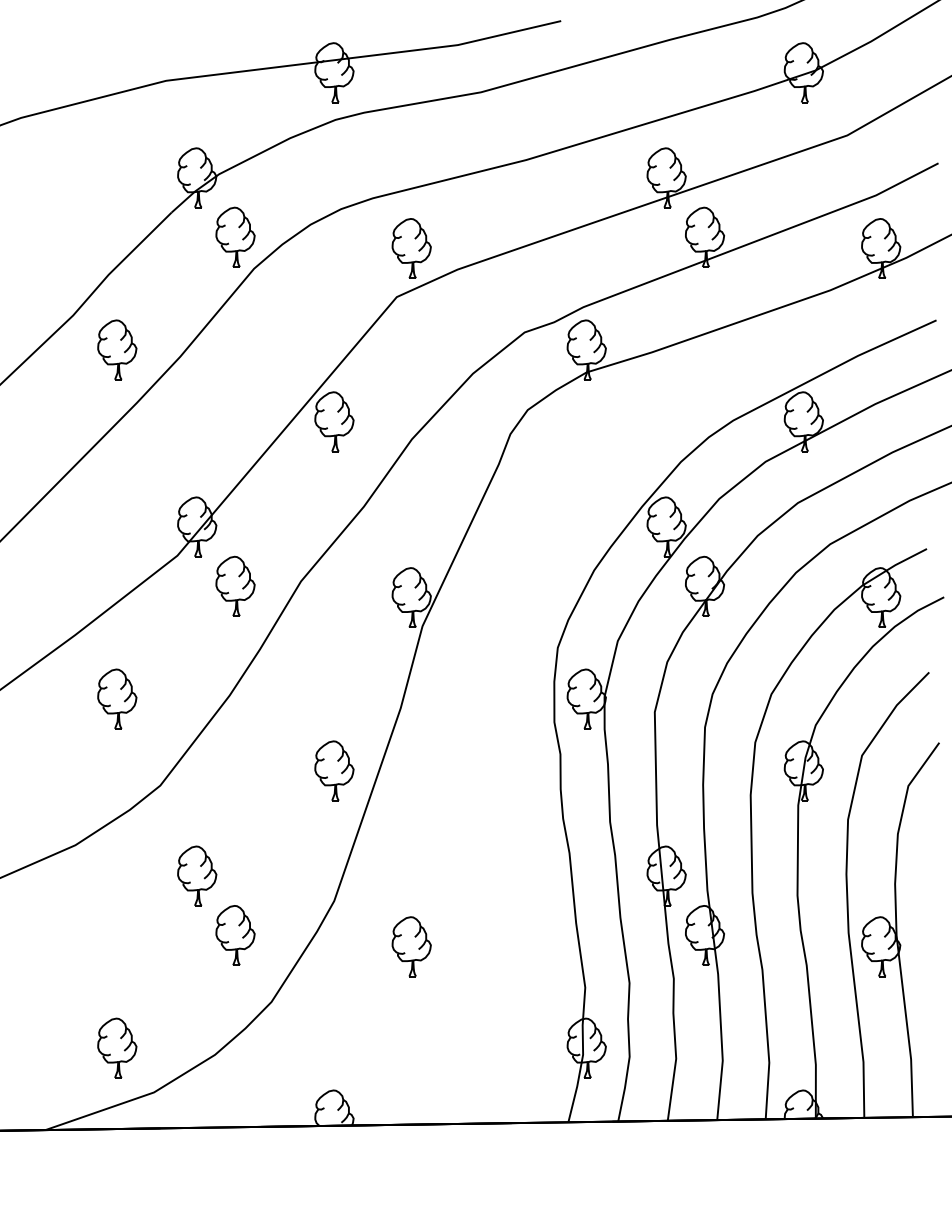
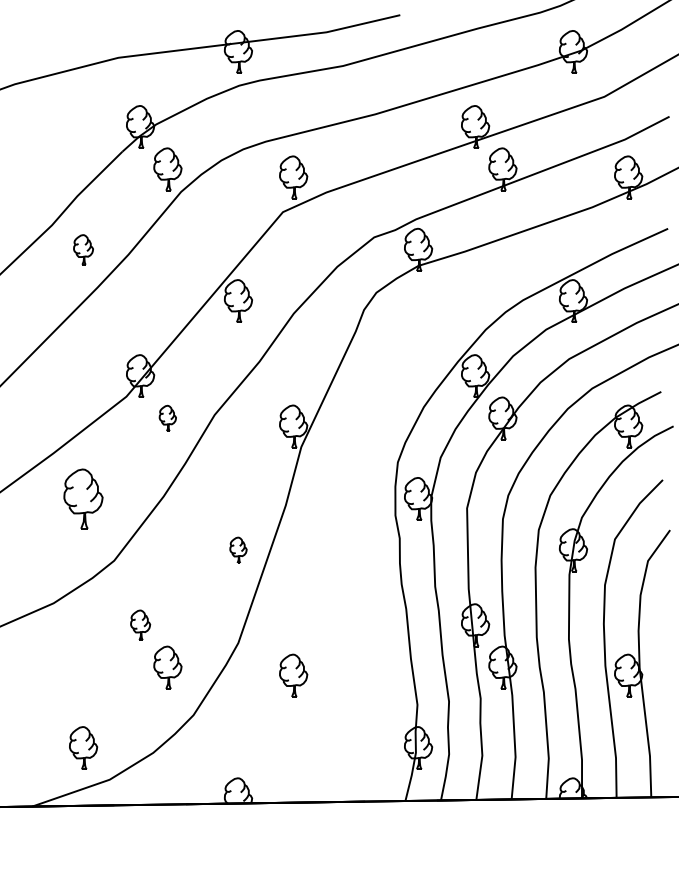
part: (117, 349) -> (83, 249), size x0.7
part: (235, 585) -> (167, 417), size x0.6
part: (117, 698) -> (83, 498), size x1.4
part: (334, 770) -> (238, 549), size x0.6
part: (197, 875) -> (140, 624), size x0.7

